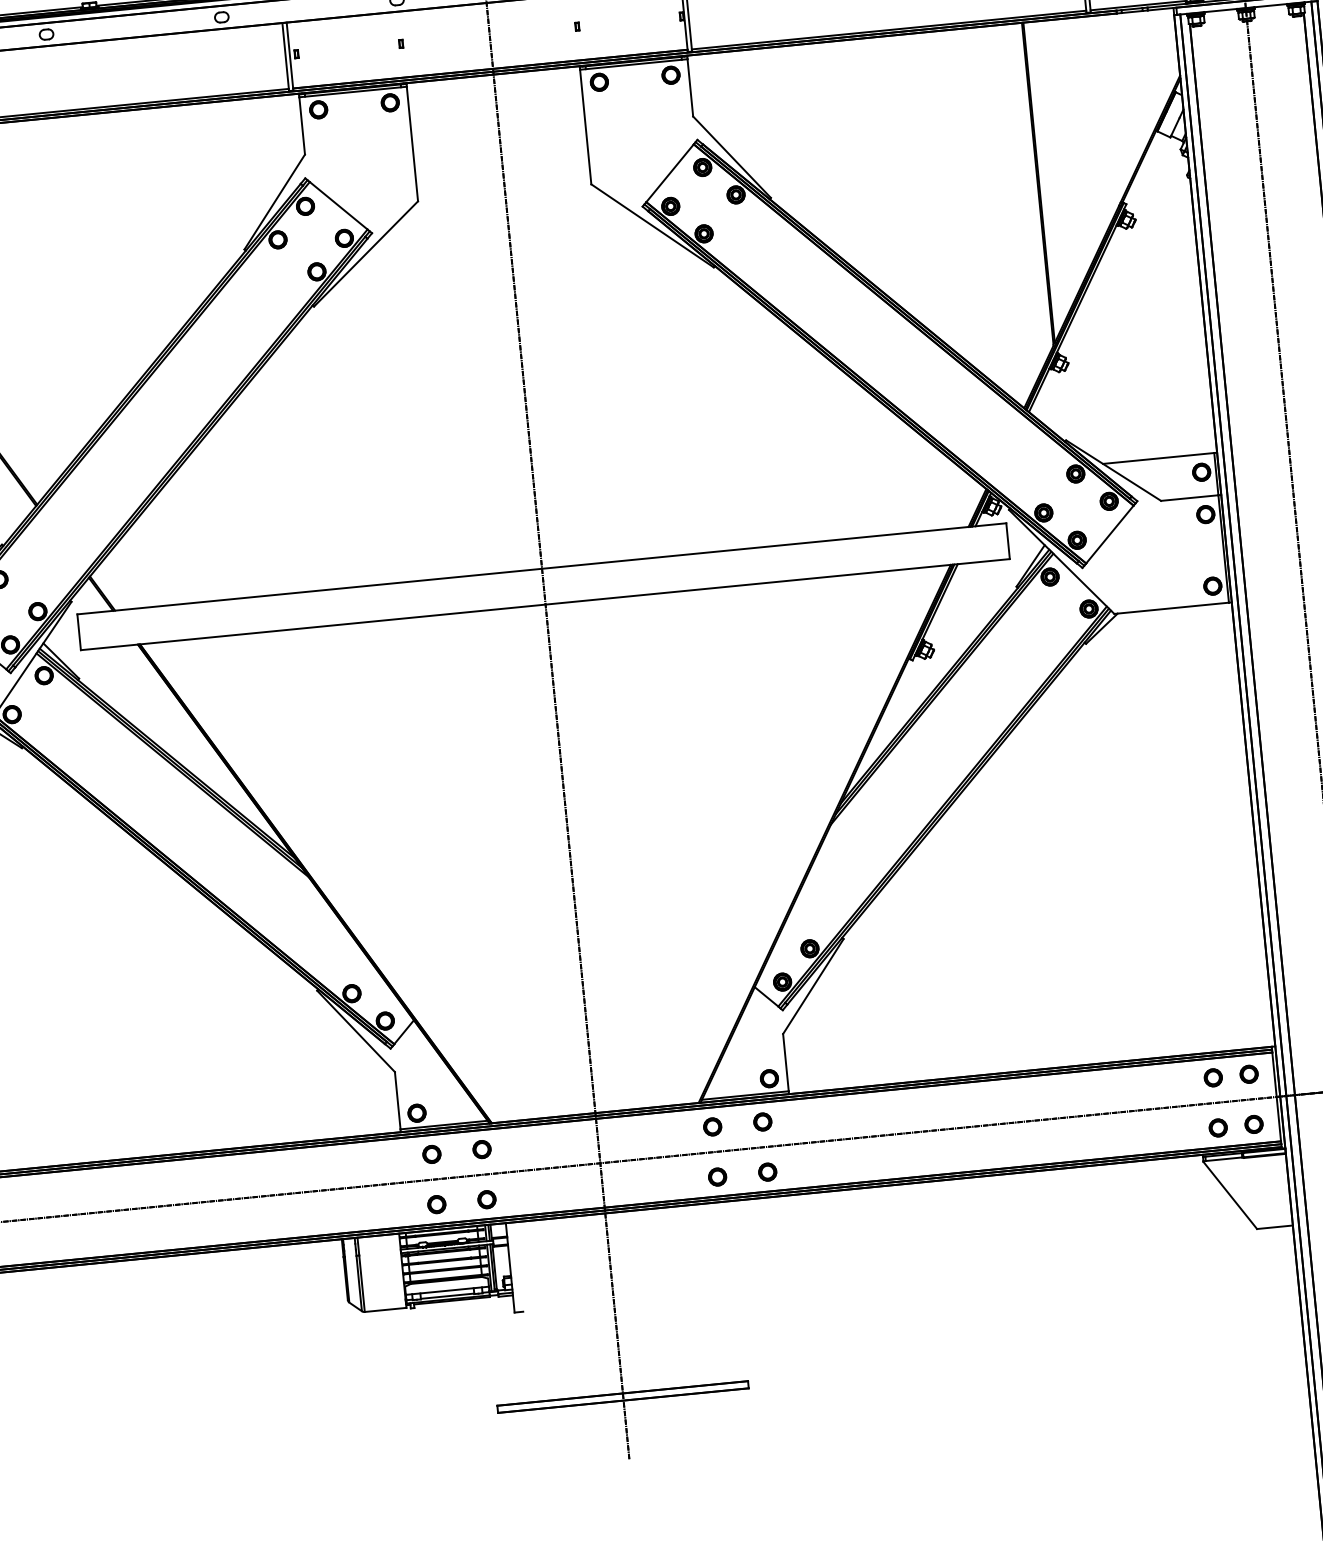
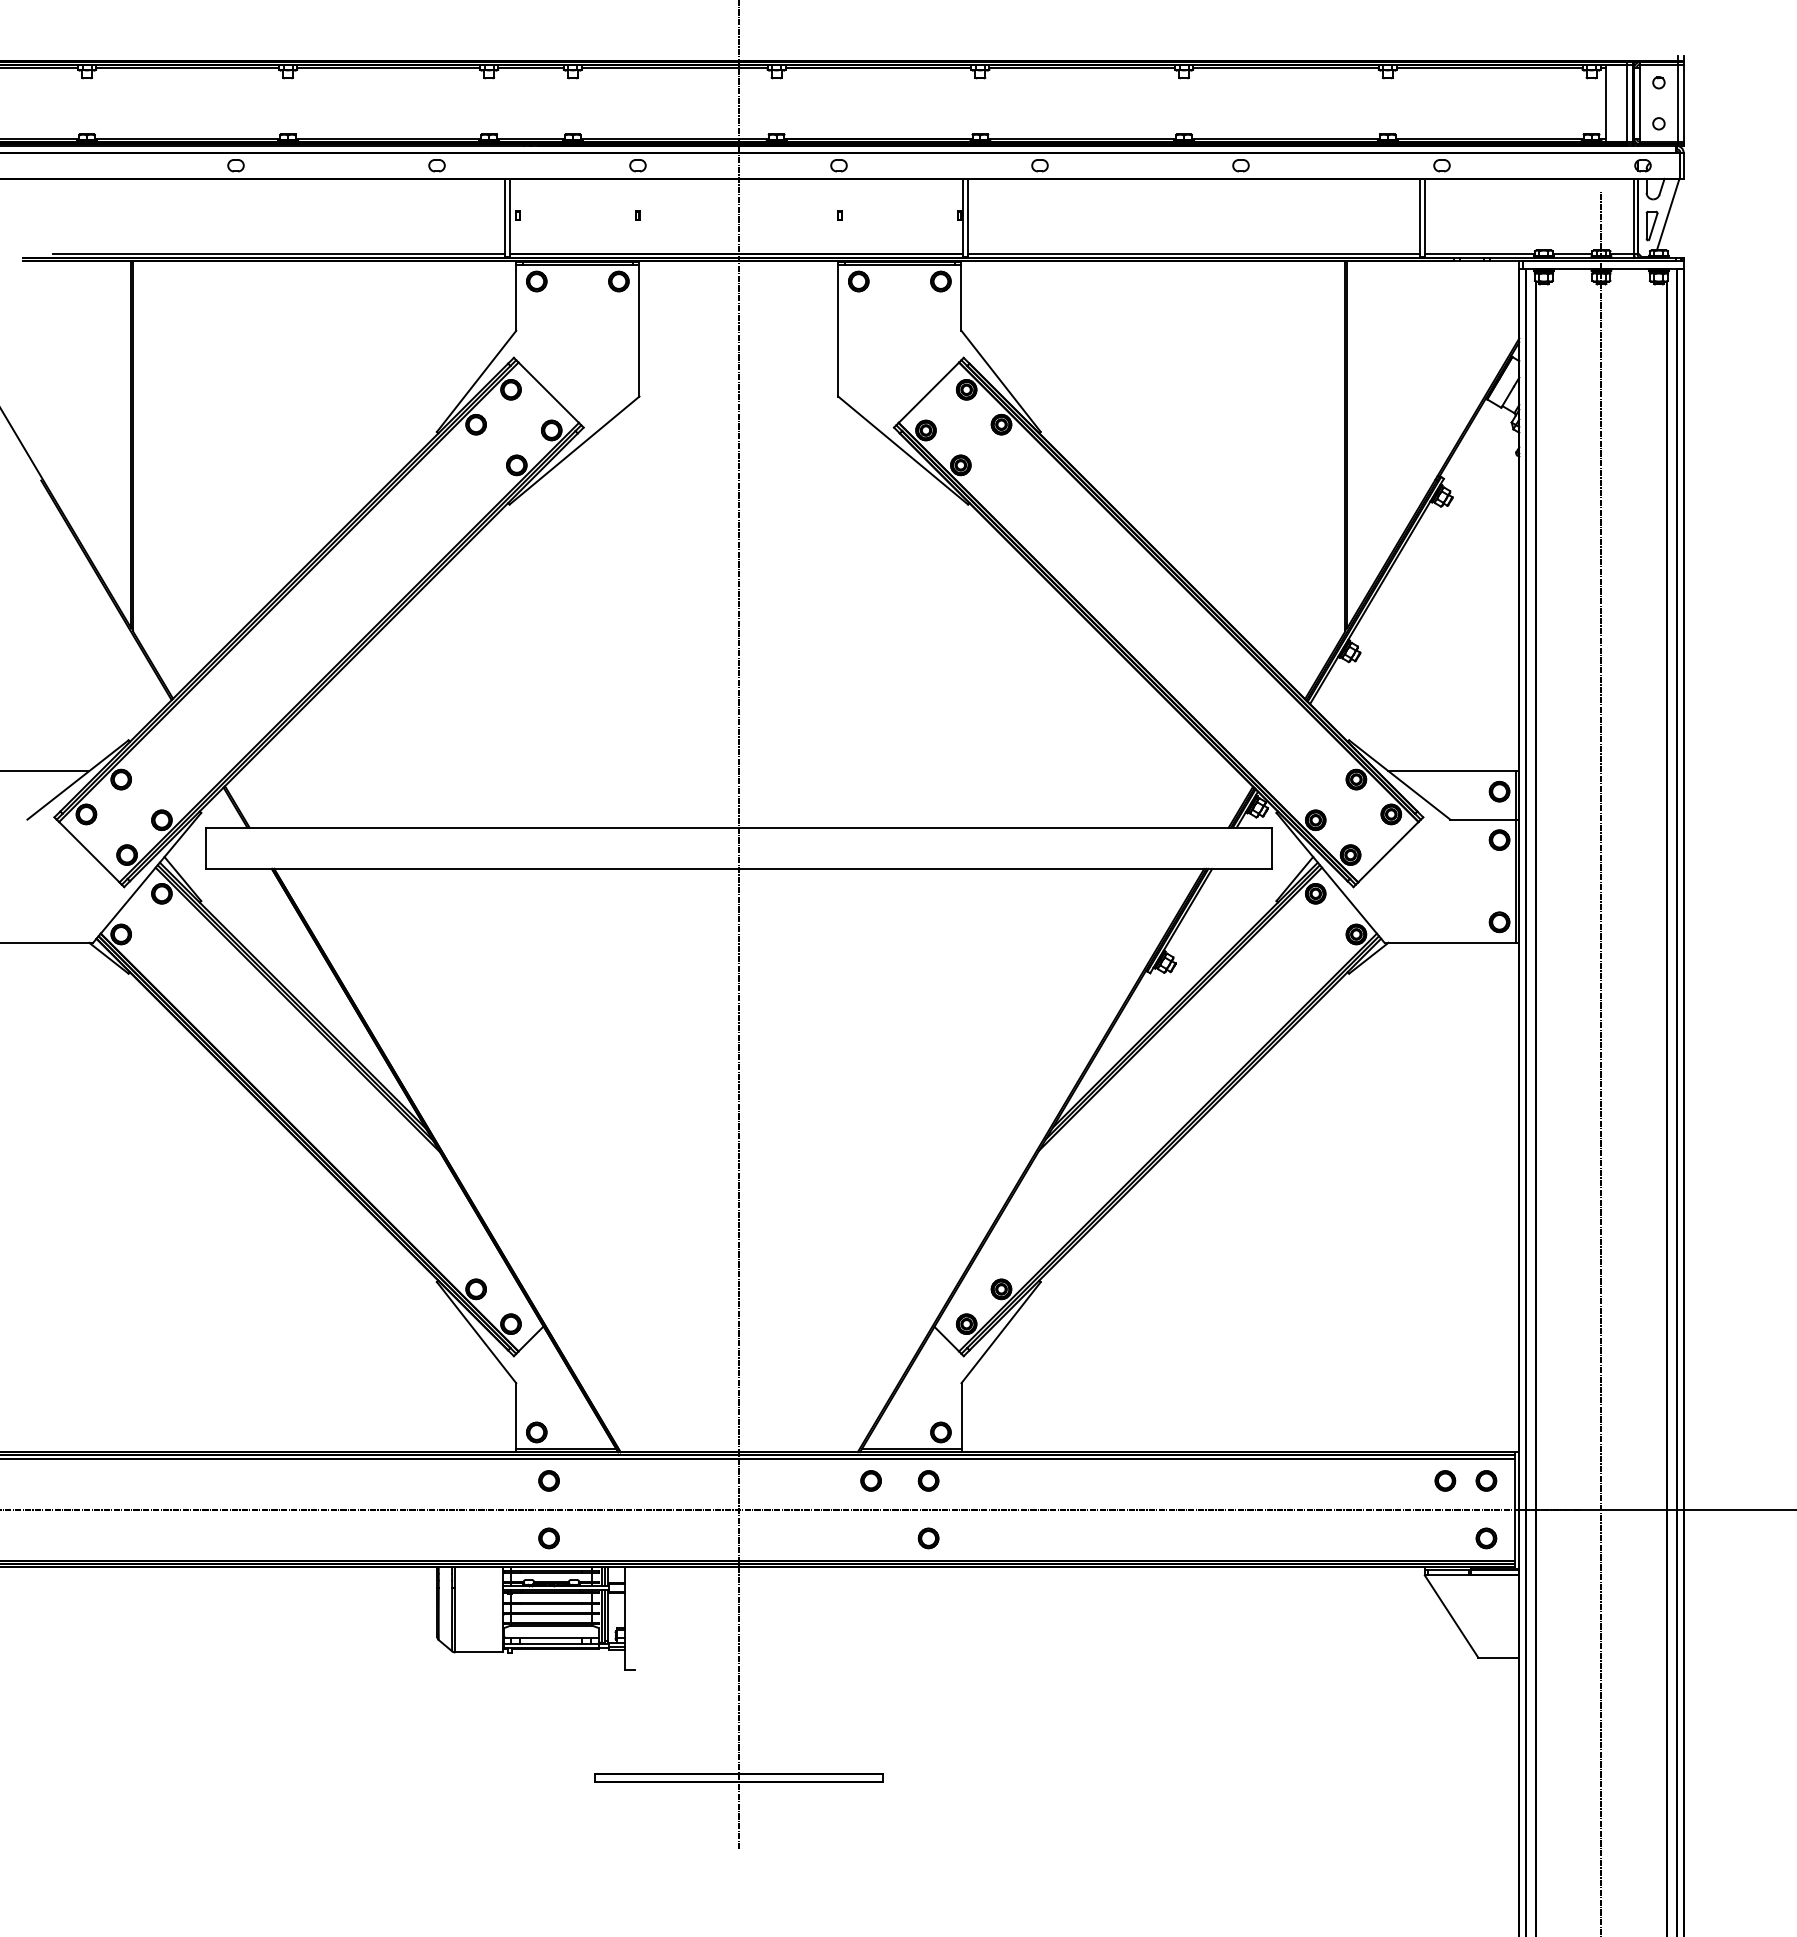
part: (1218, 1128) -> (1445, 1538), removed
part: (481, 1149) -> (606, 1480), removed
part: (717, 1177) -> (870, 1538), removed
part: (486, 1199) -> (606, 1538), removed

